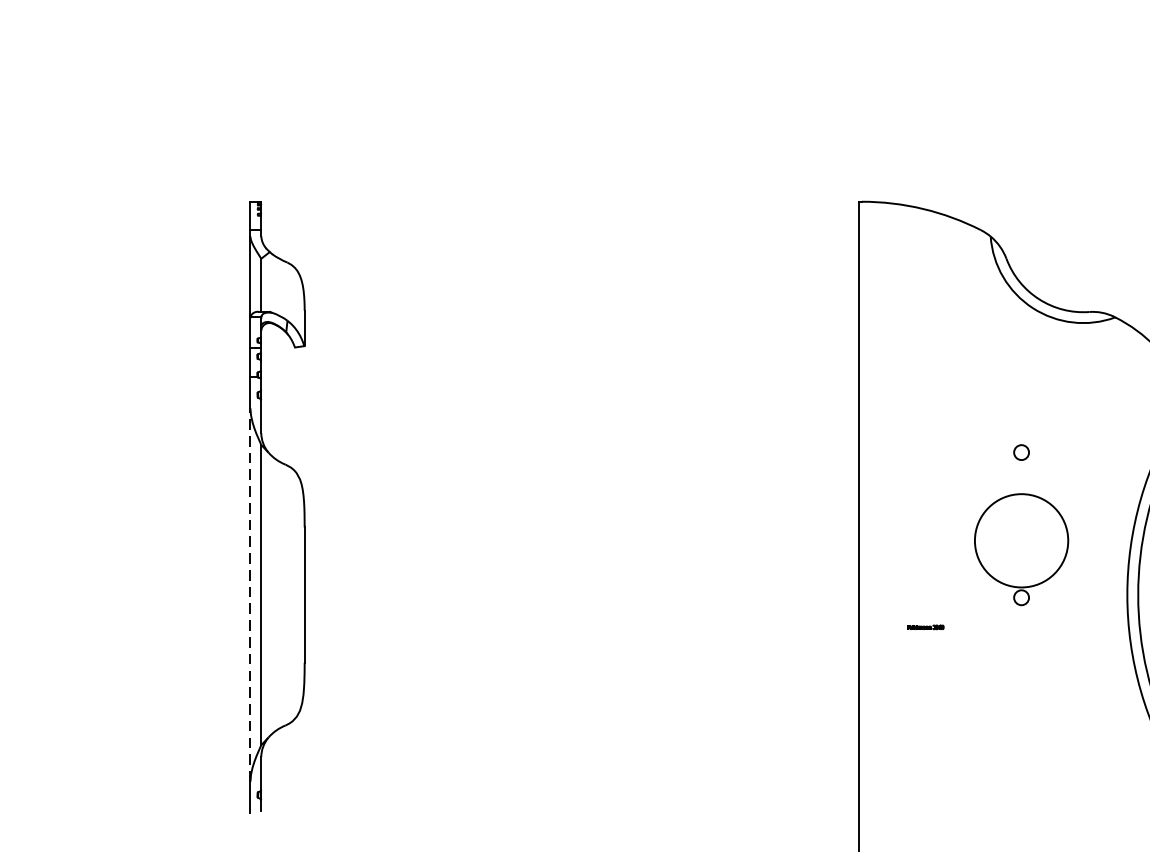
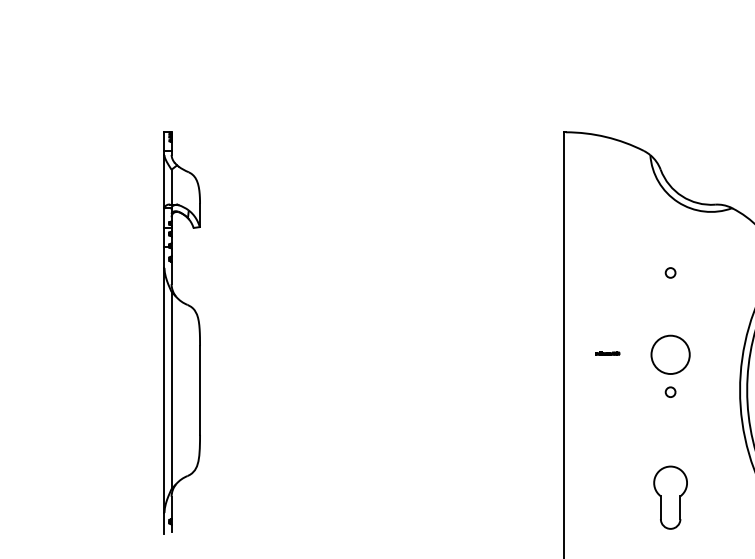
circle: (1021, 451) -> (670, 272), moved
circle: (1021, 540) -> (670, 354), size x0.62
line: (250, 595) -> (164, 390), dashed -> solid
line: (925, 627) -> (607, 353), moved
part: (1021, 758) -> (670, 497), added

